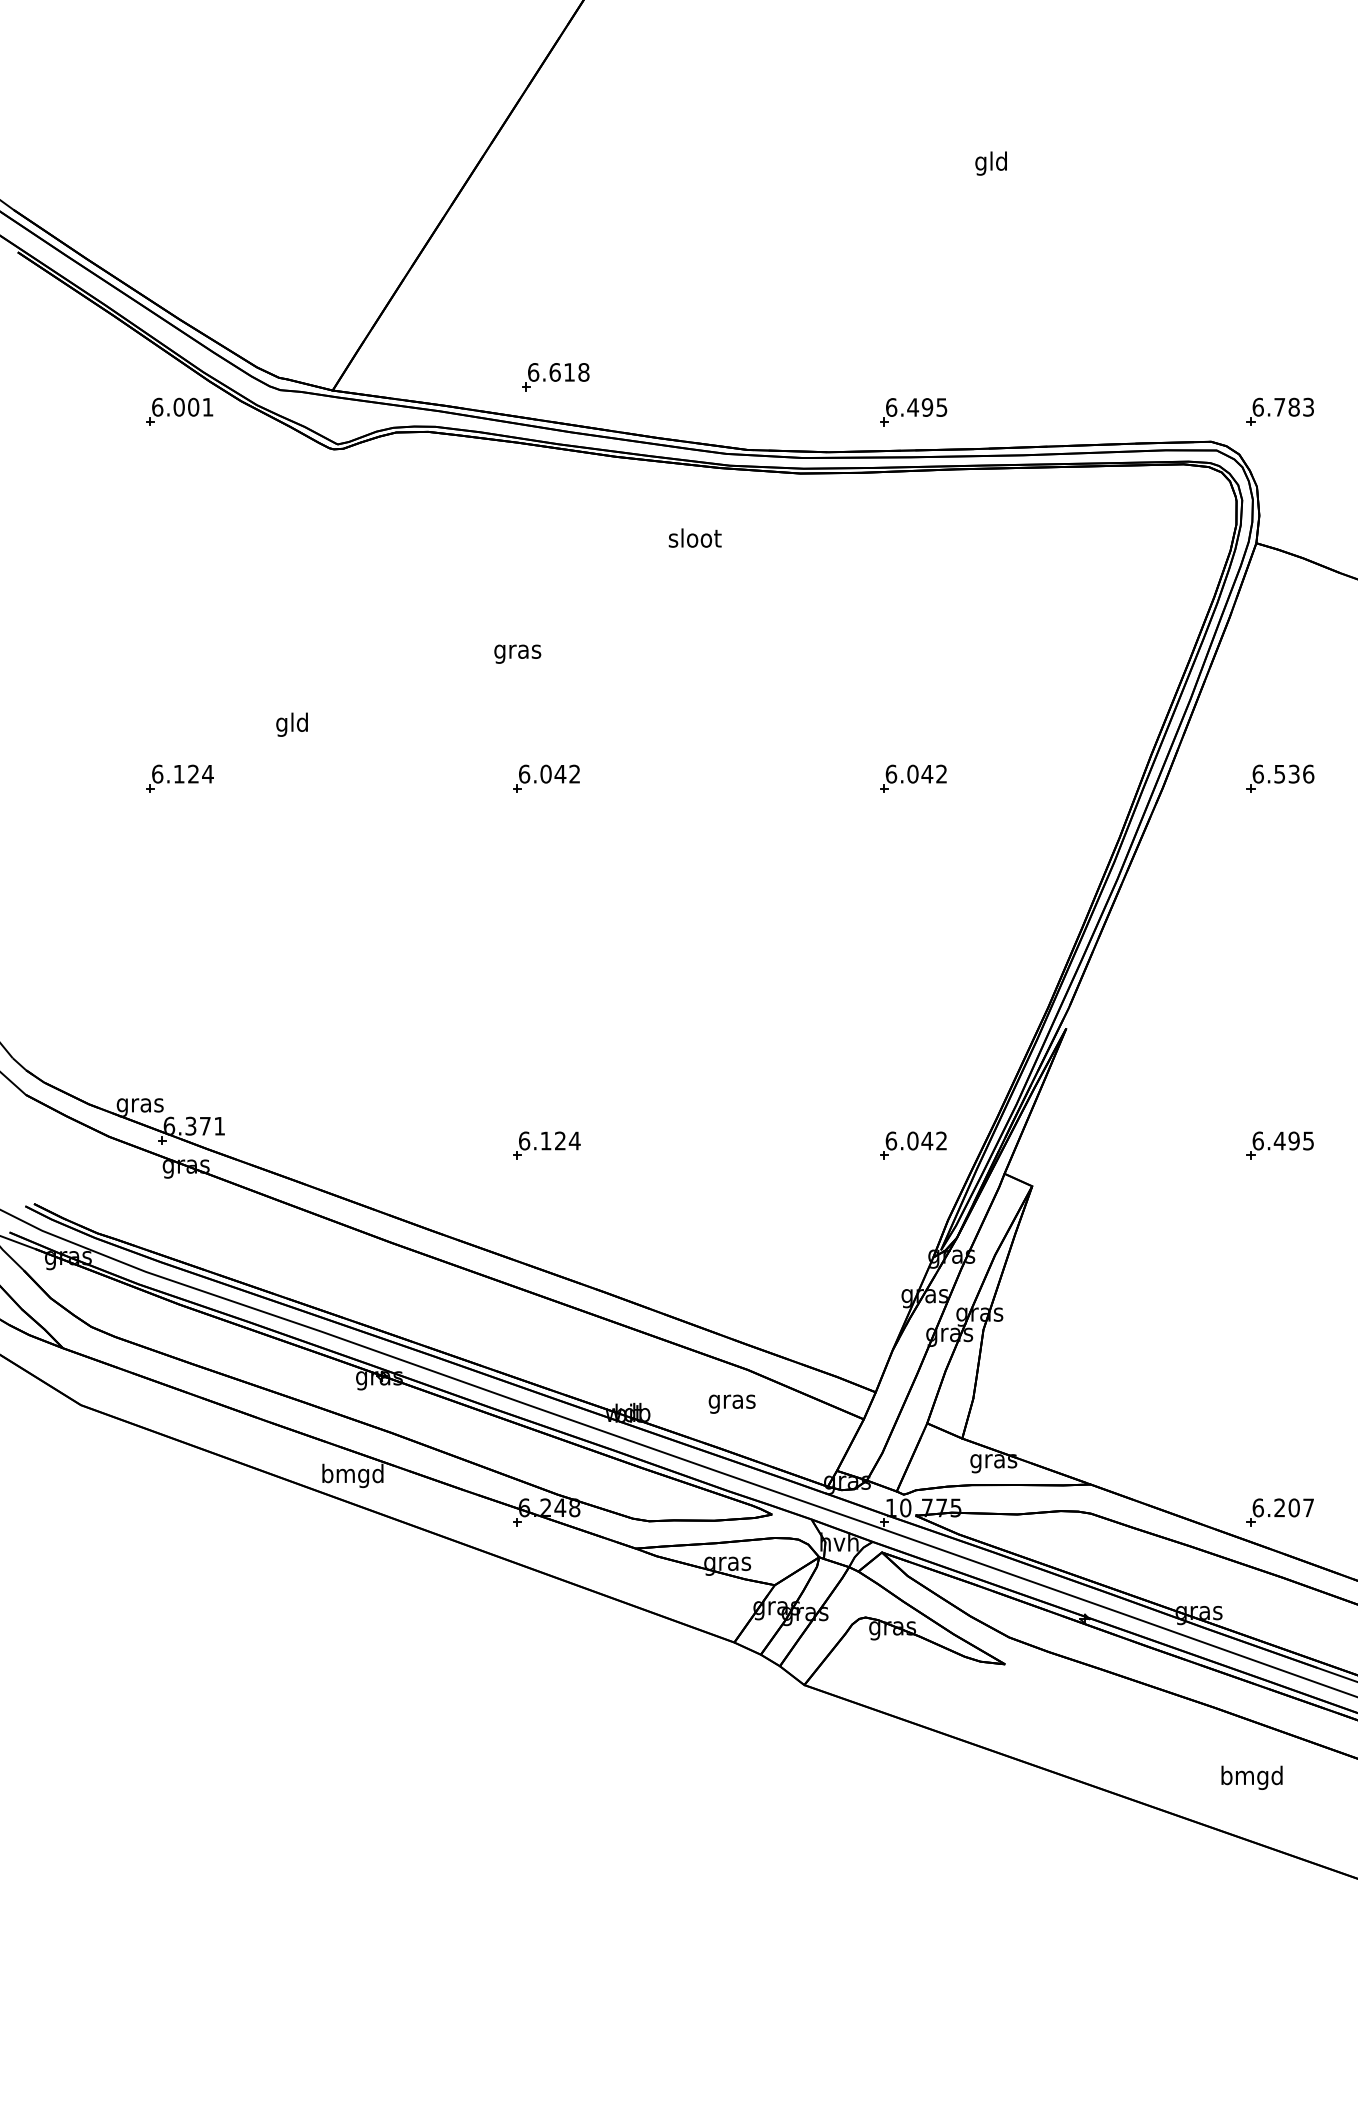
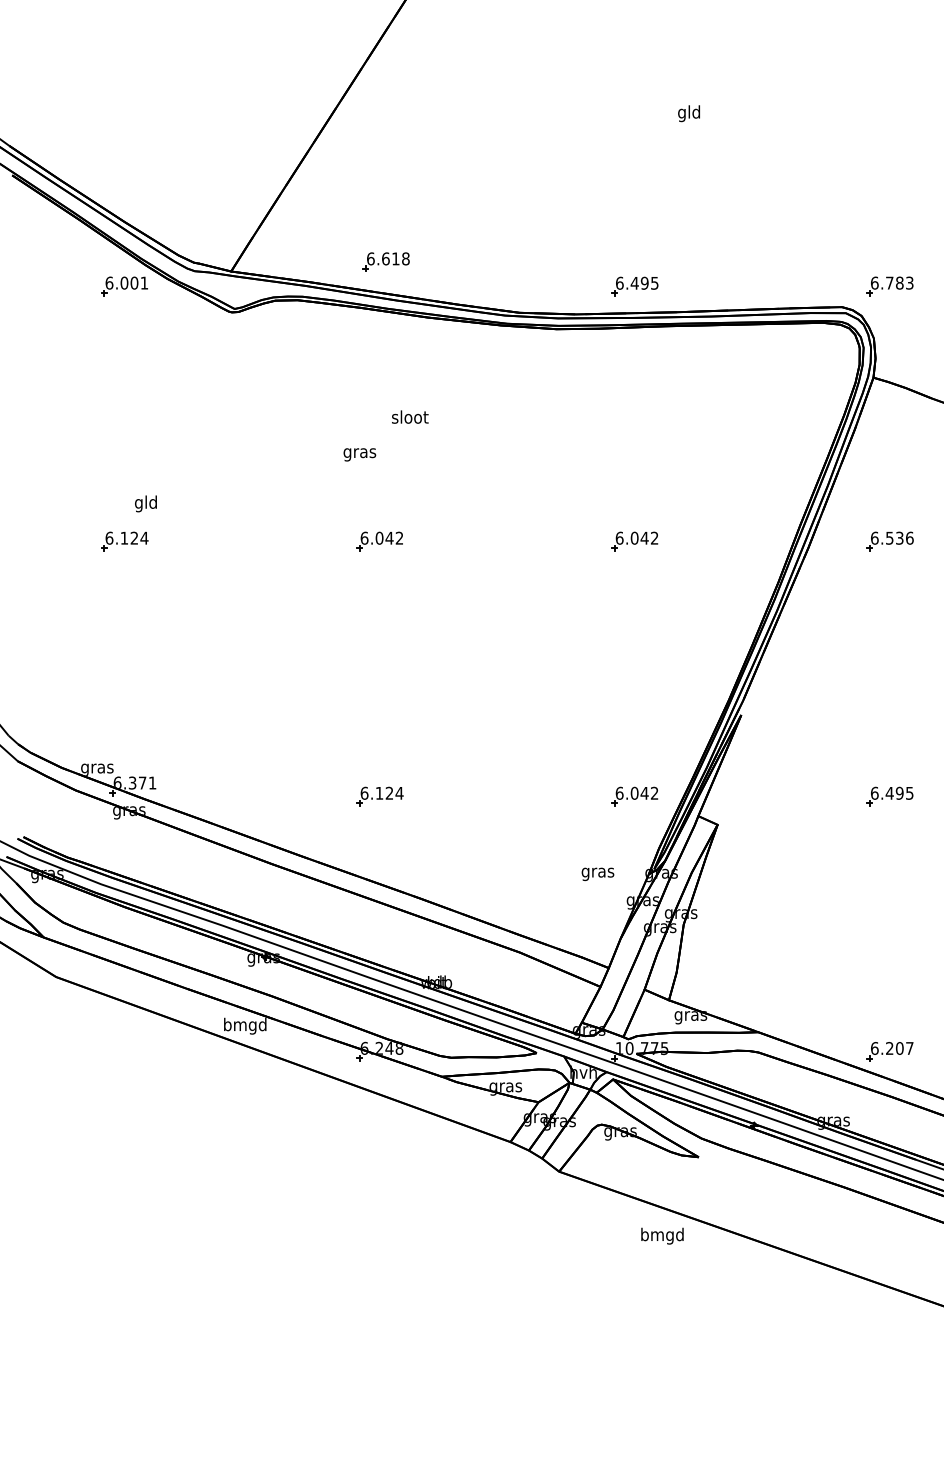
text: (695, 537) -> (410, 416), moved
text: (291, 724) -> (145, 503), moved
text: (731, 1404) -> (597, 874), moved
text: (1252, 1776) -> (662, 1235), moved

